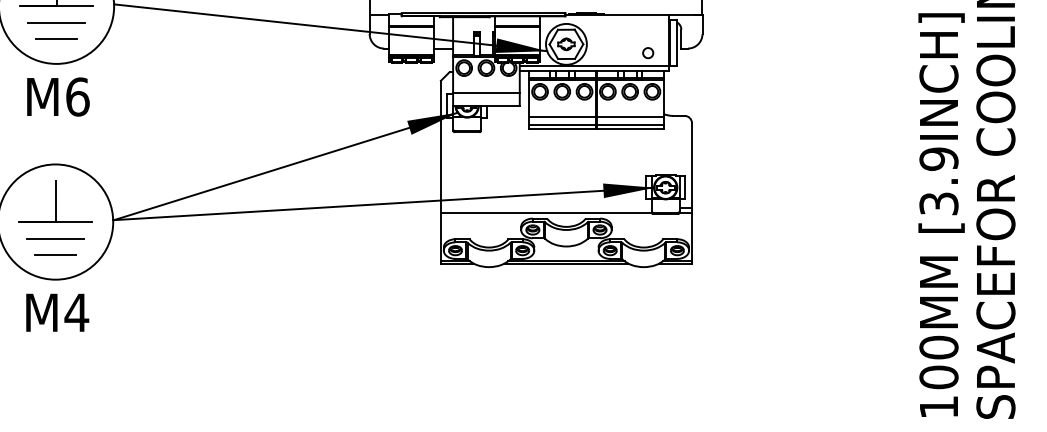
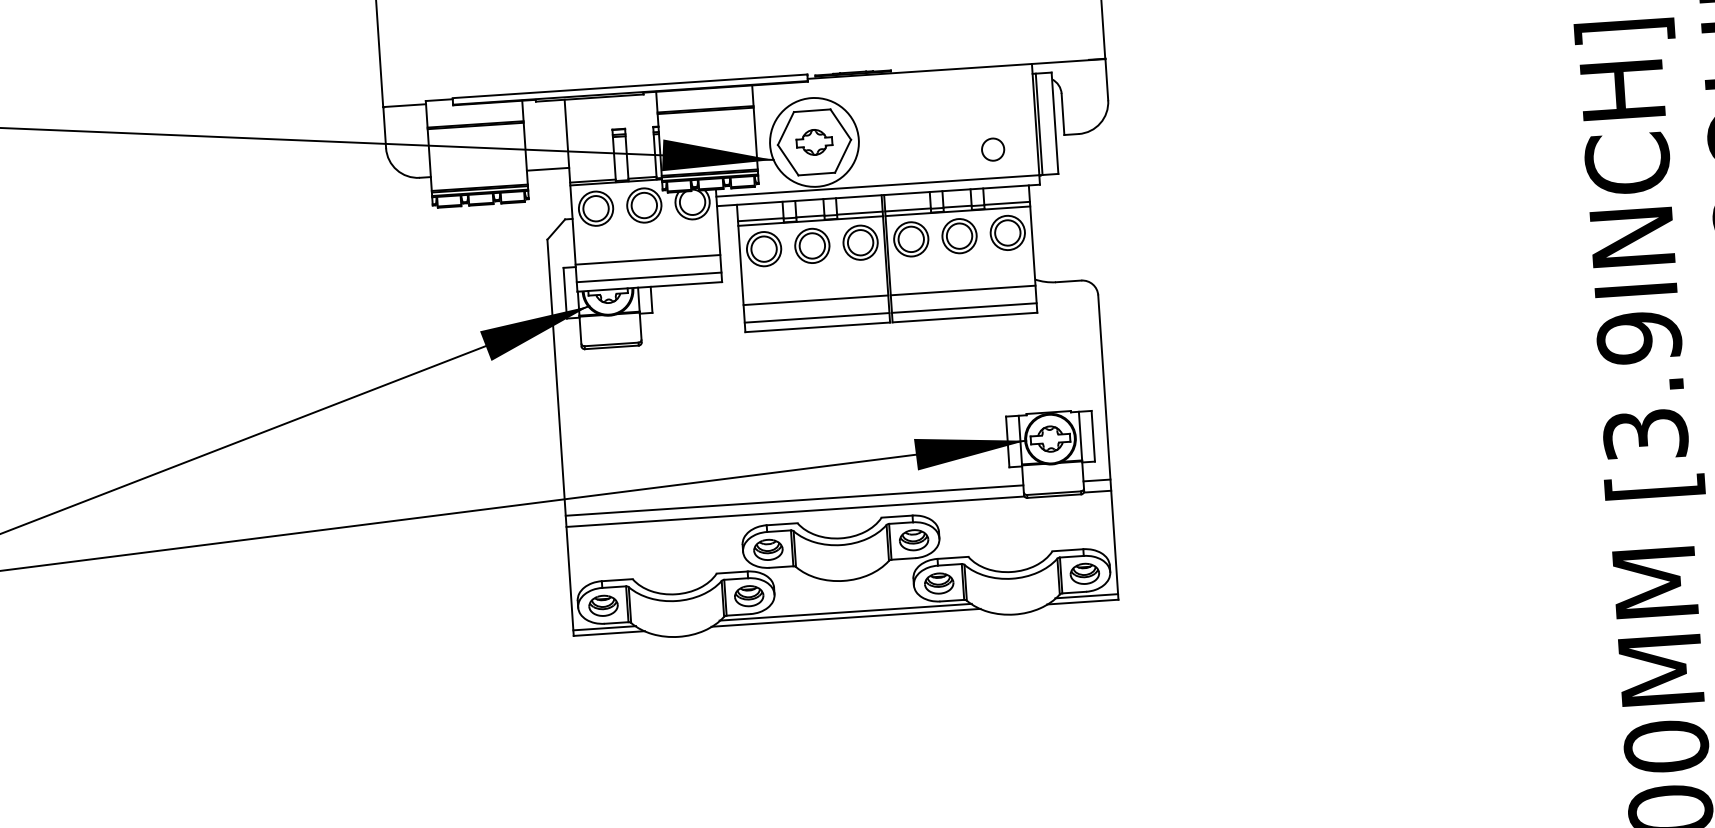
line: (486, 101) -> (649, 277), added
line: (545, 208) -> (792, 501), added

